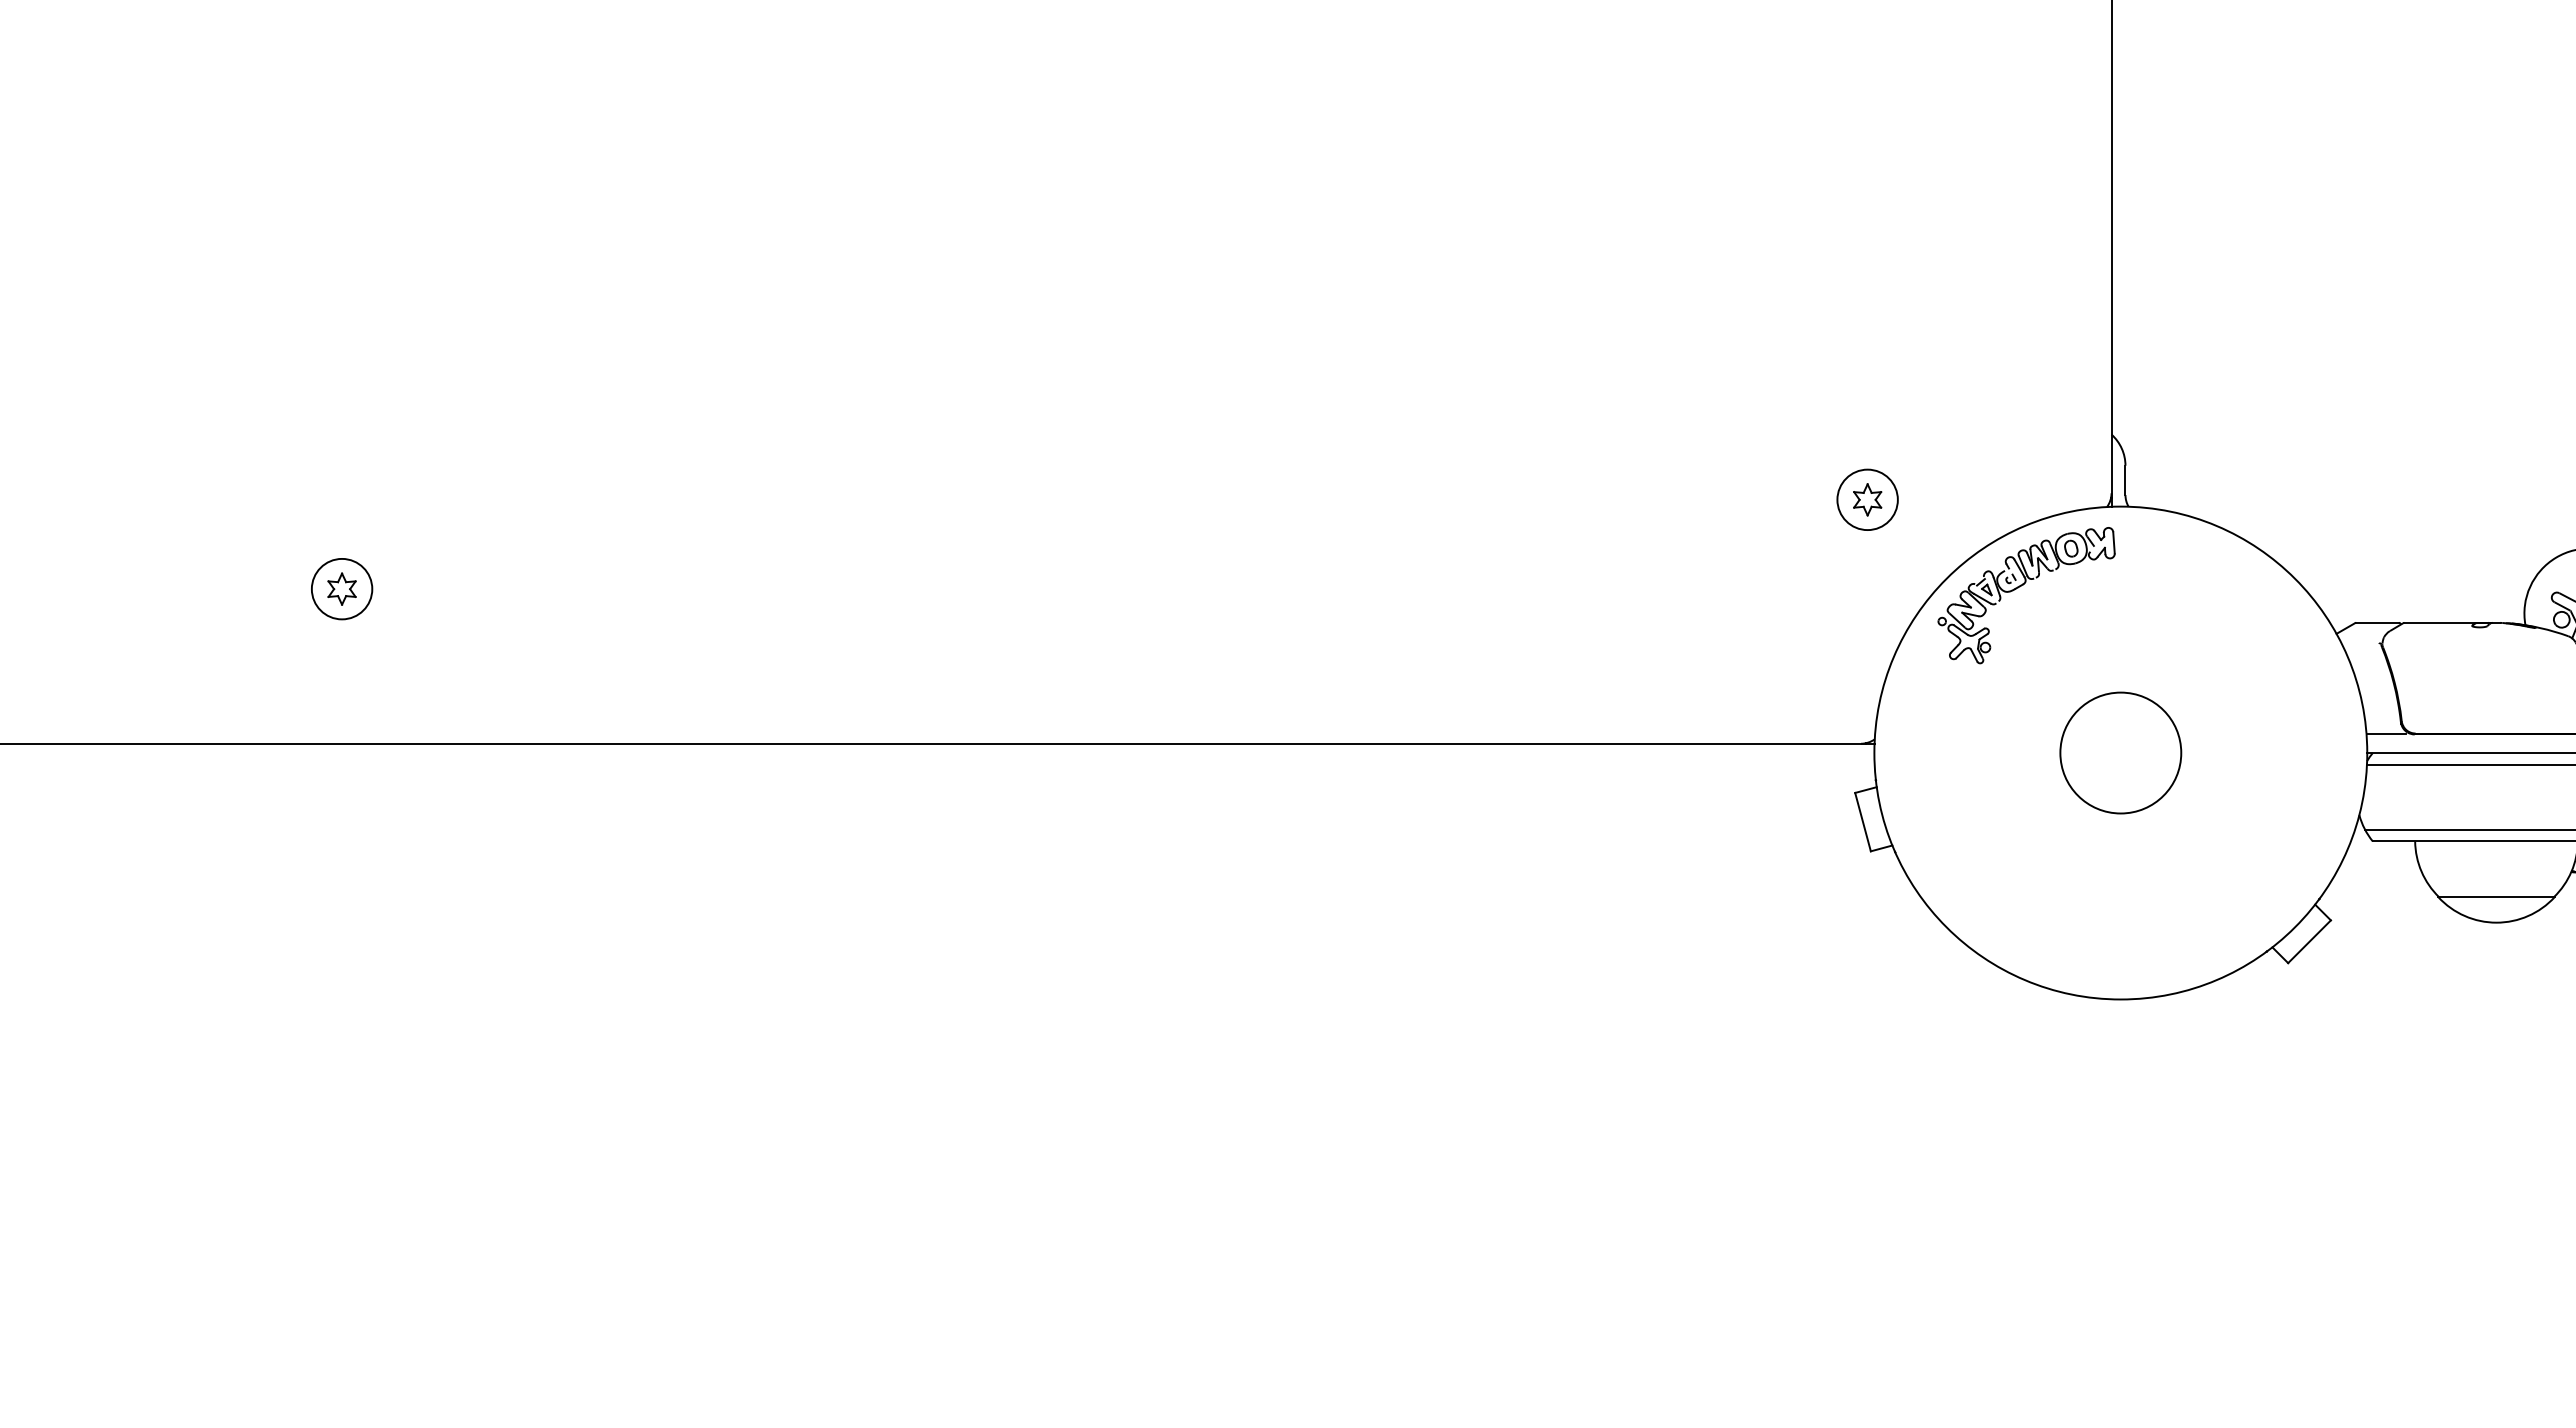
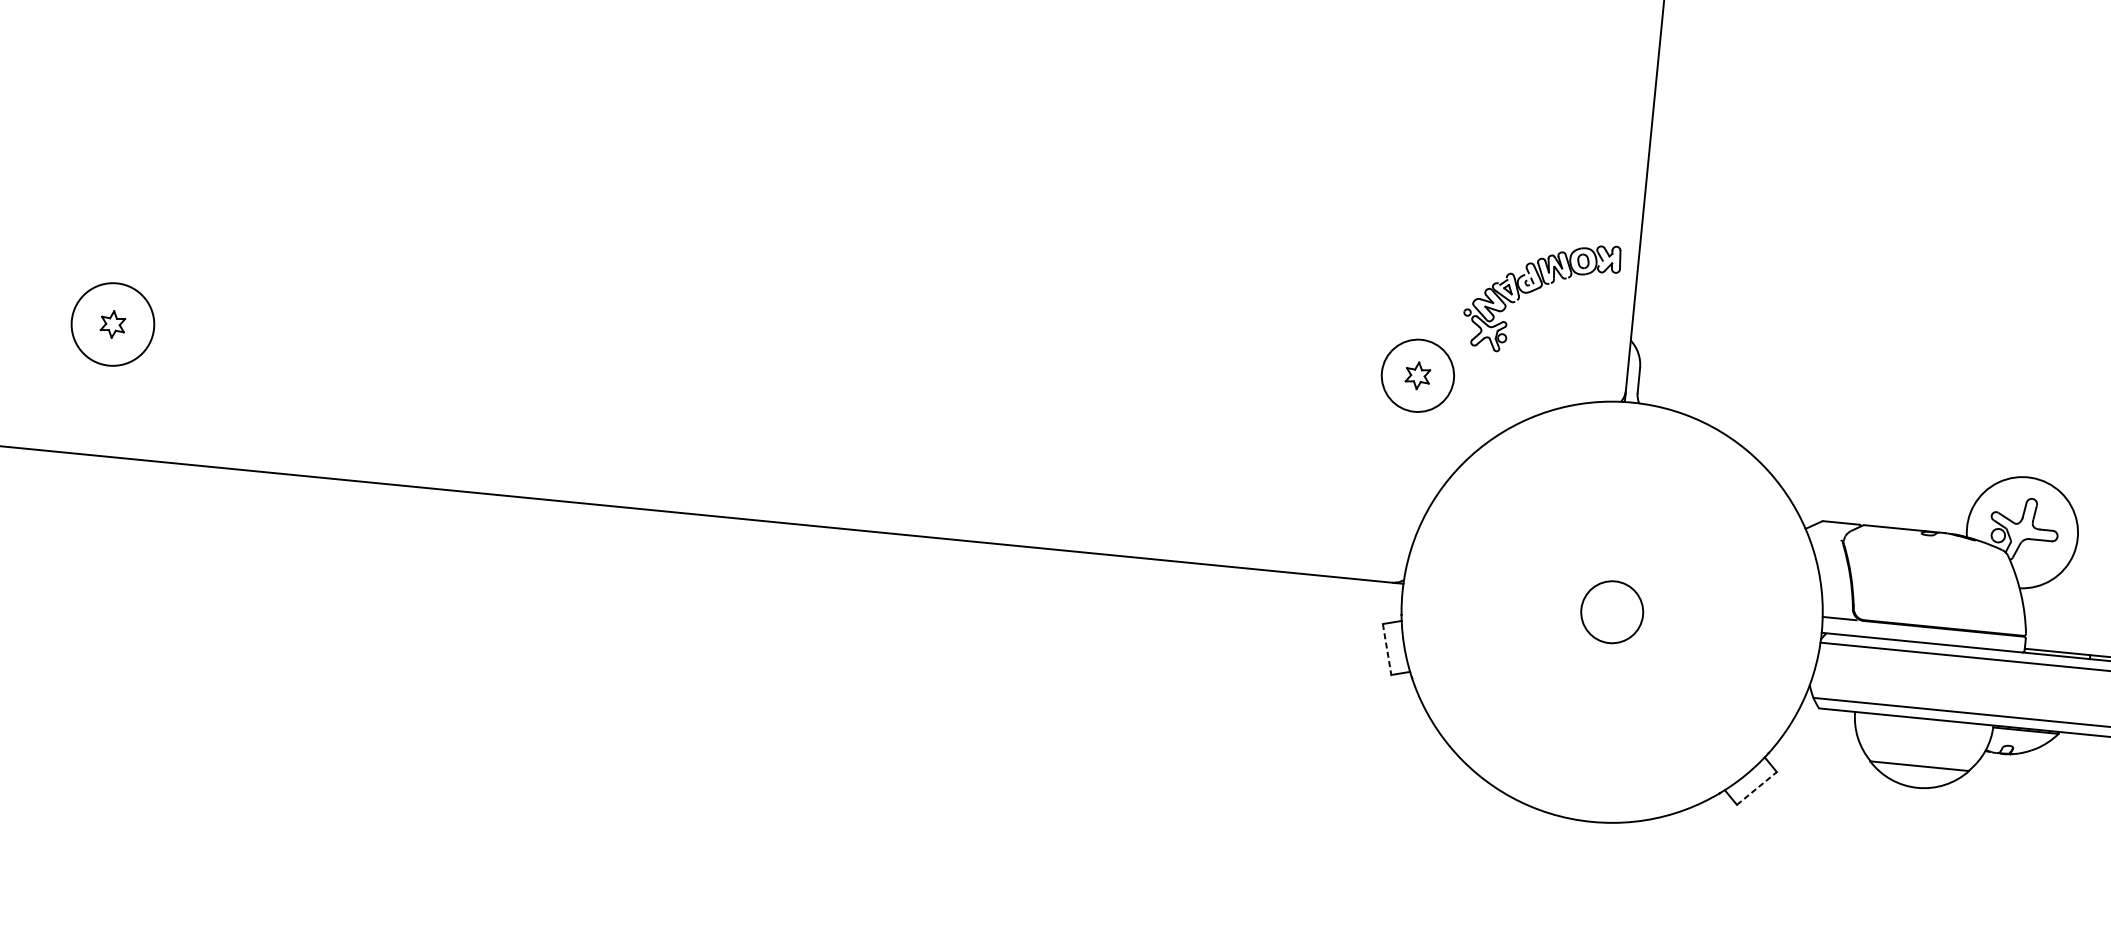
circle: (1867, 499) -> (1417, 375), size x1.4
part: (2021, 586) -> (1537, 289), moved
circle: (341, 588) -> (112, 323), size x1.6
circle: (2120, 752) -> (1611, 611), size x0.6
line: (1863, 822) -> (1387, 649), solid -> dashed
line: (2309, 941) -> (1756, 788), solid -> dashed

